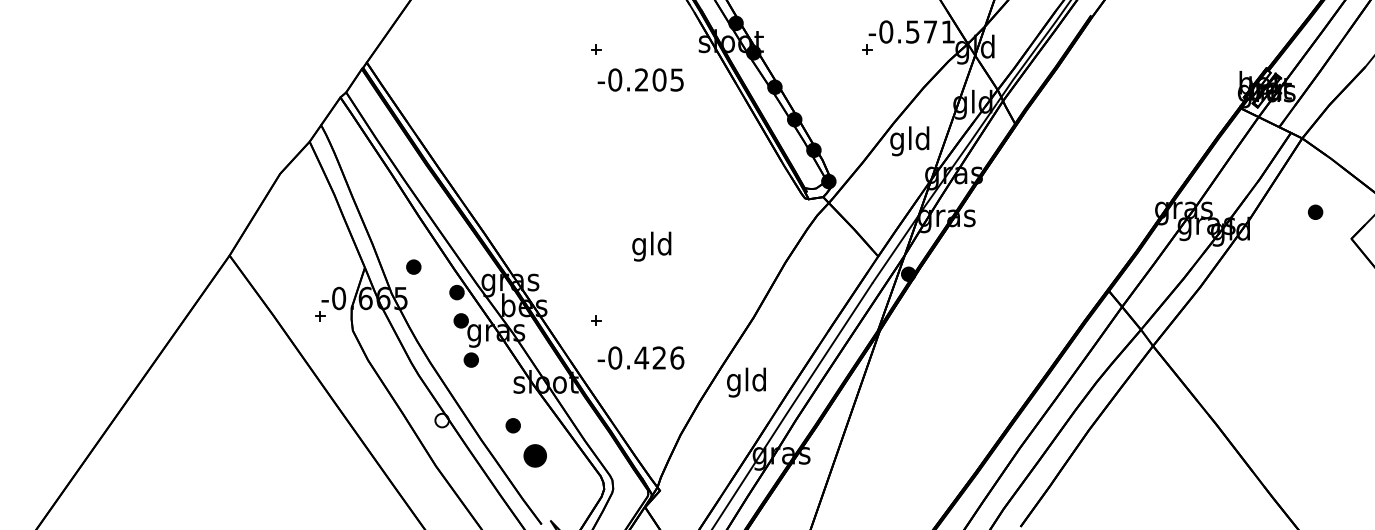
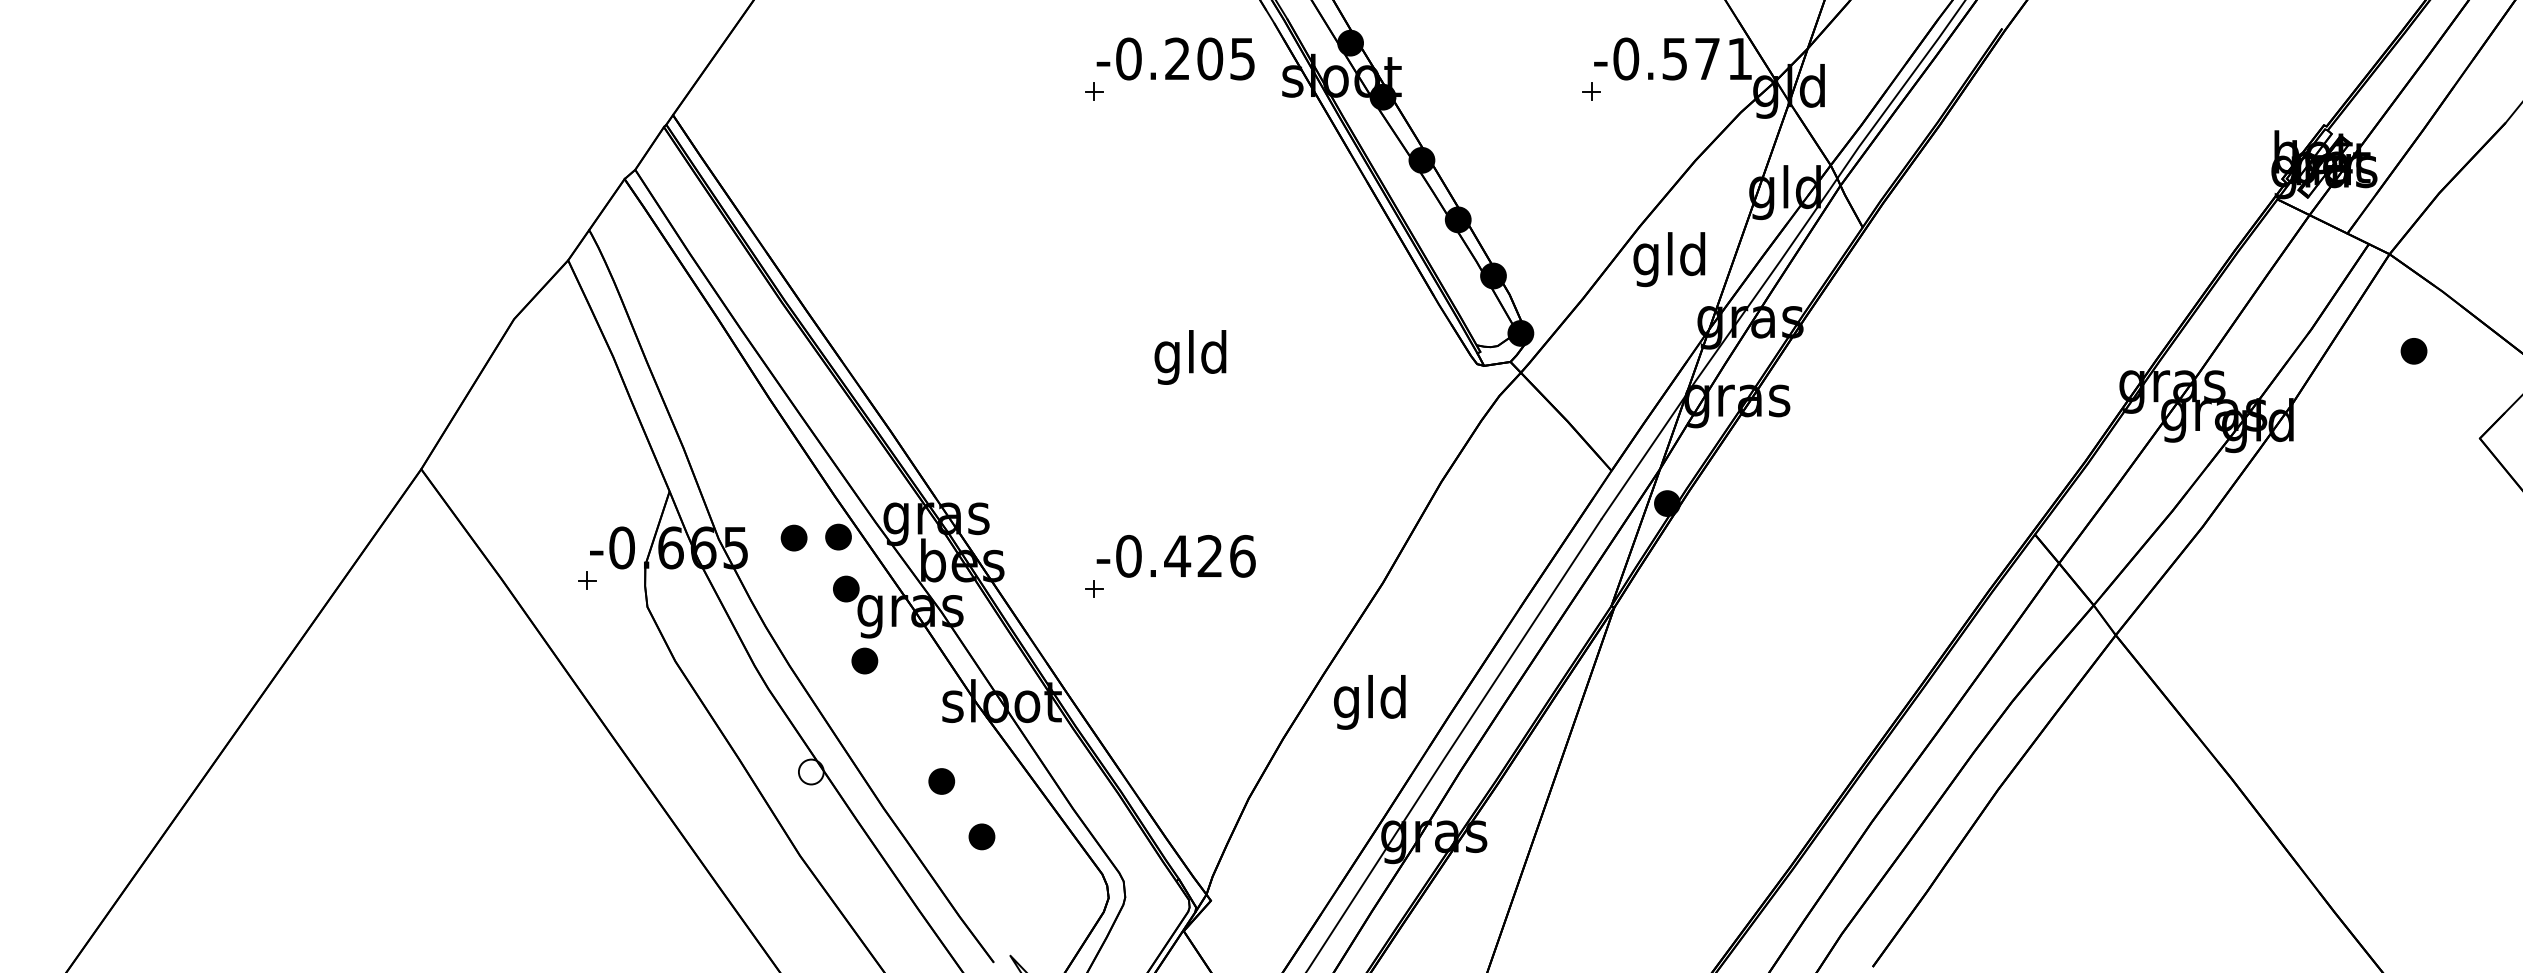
text: (640, 79) -> (1175, 58), moved
part: (1315, 211) -> (2413, 349), moved
text: (651, 246) -> (1189, 357), moved
part: (413, 266) -> (793, 536), moved
text: (640, 357) -> (1175, 555), moved
part: (534, 455) -> (980, 836), size x0.62

